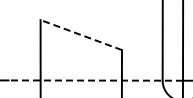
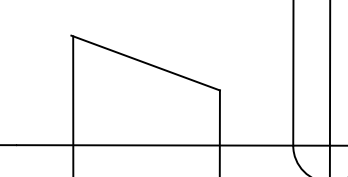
line: (80, 34) -> (145, 62), dashed -> solid
line: (96, 80) -> (174, 145), dashed -> solid

